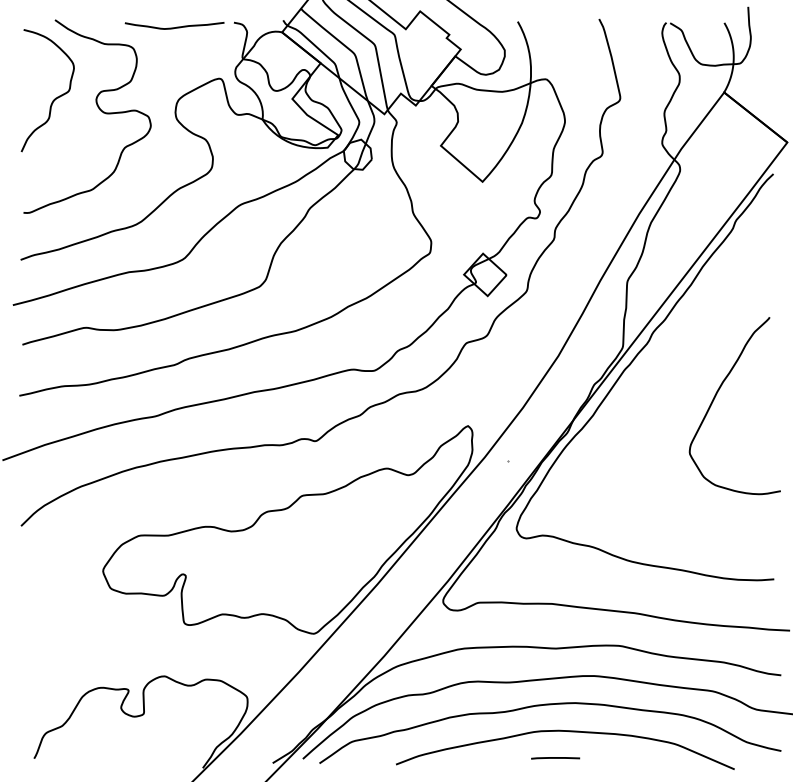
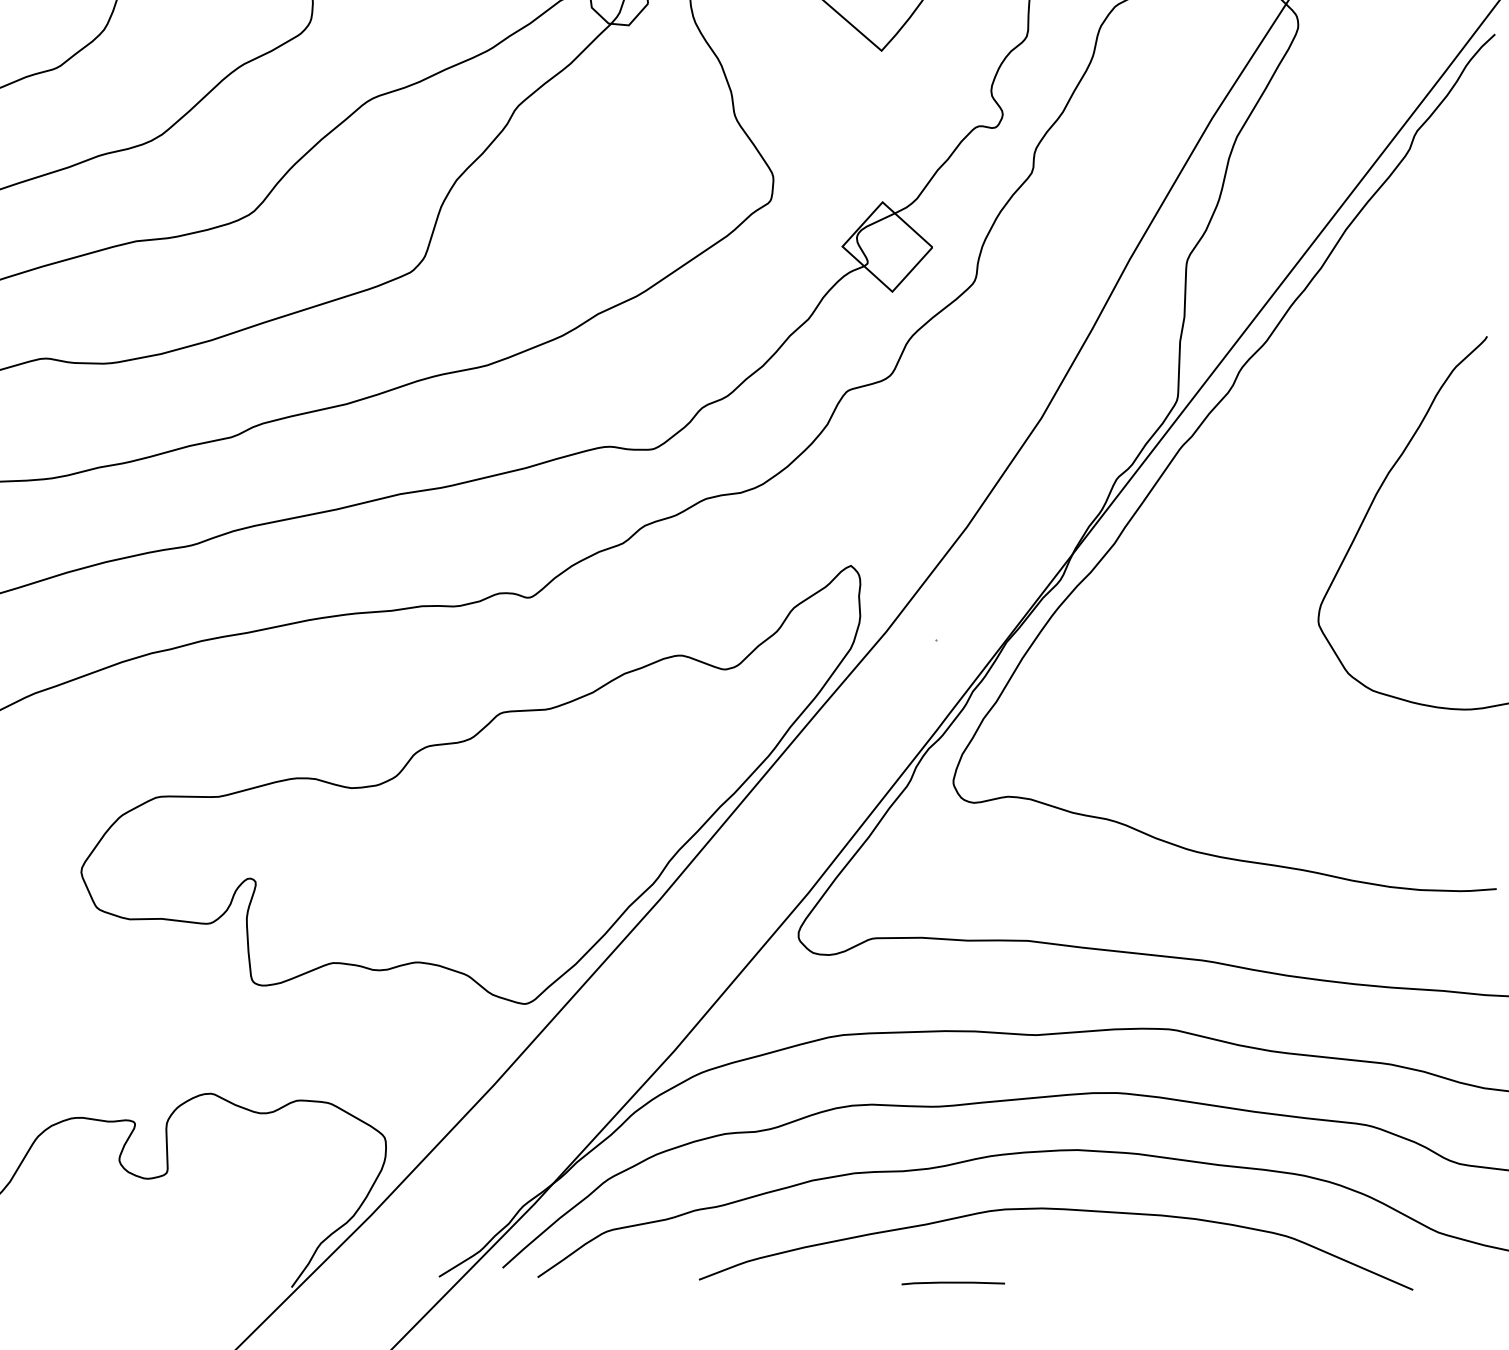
line: (555, 758) -> (953, 1283), moved

